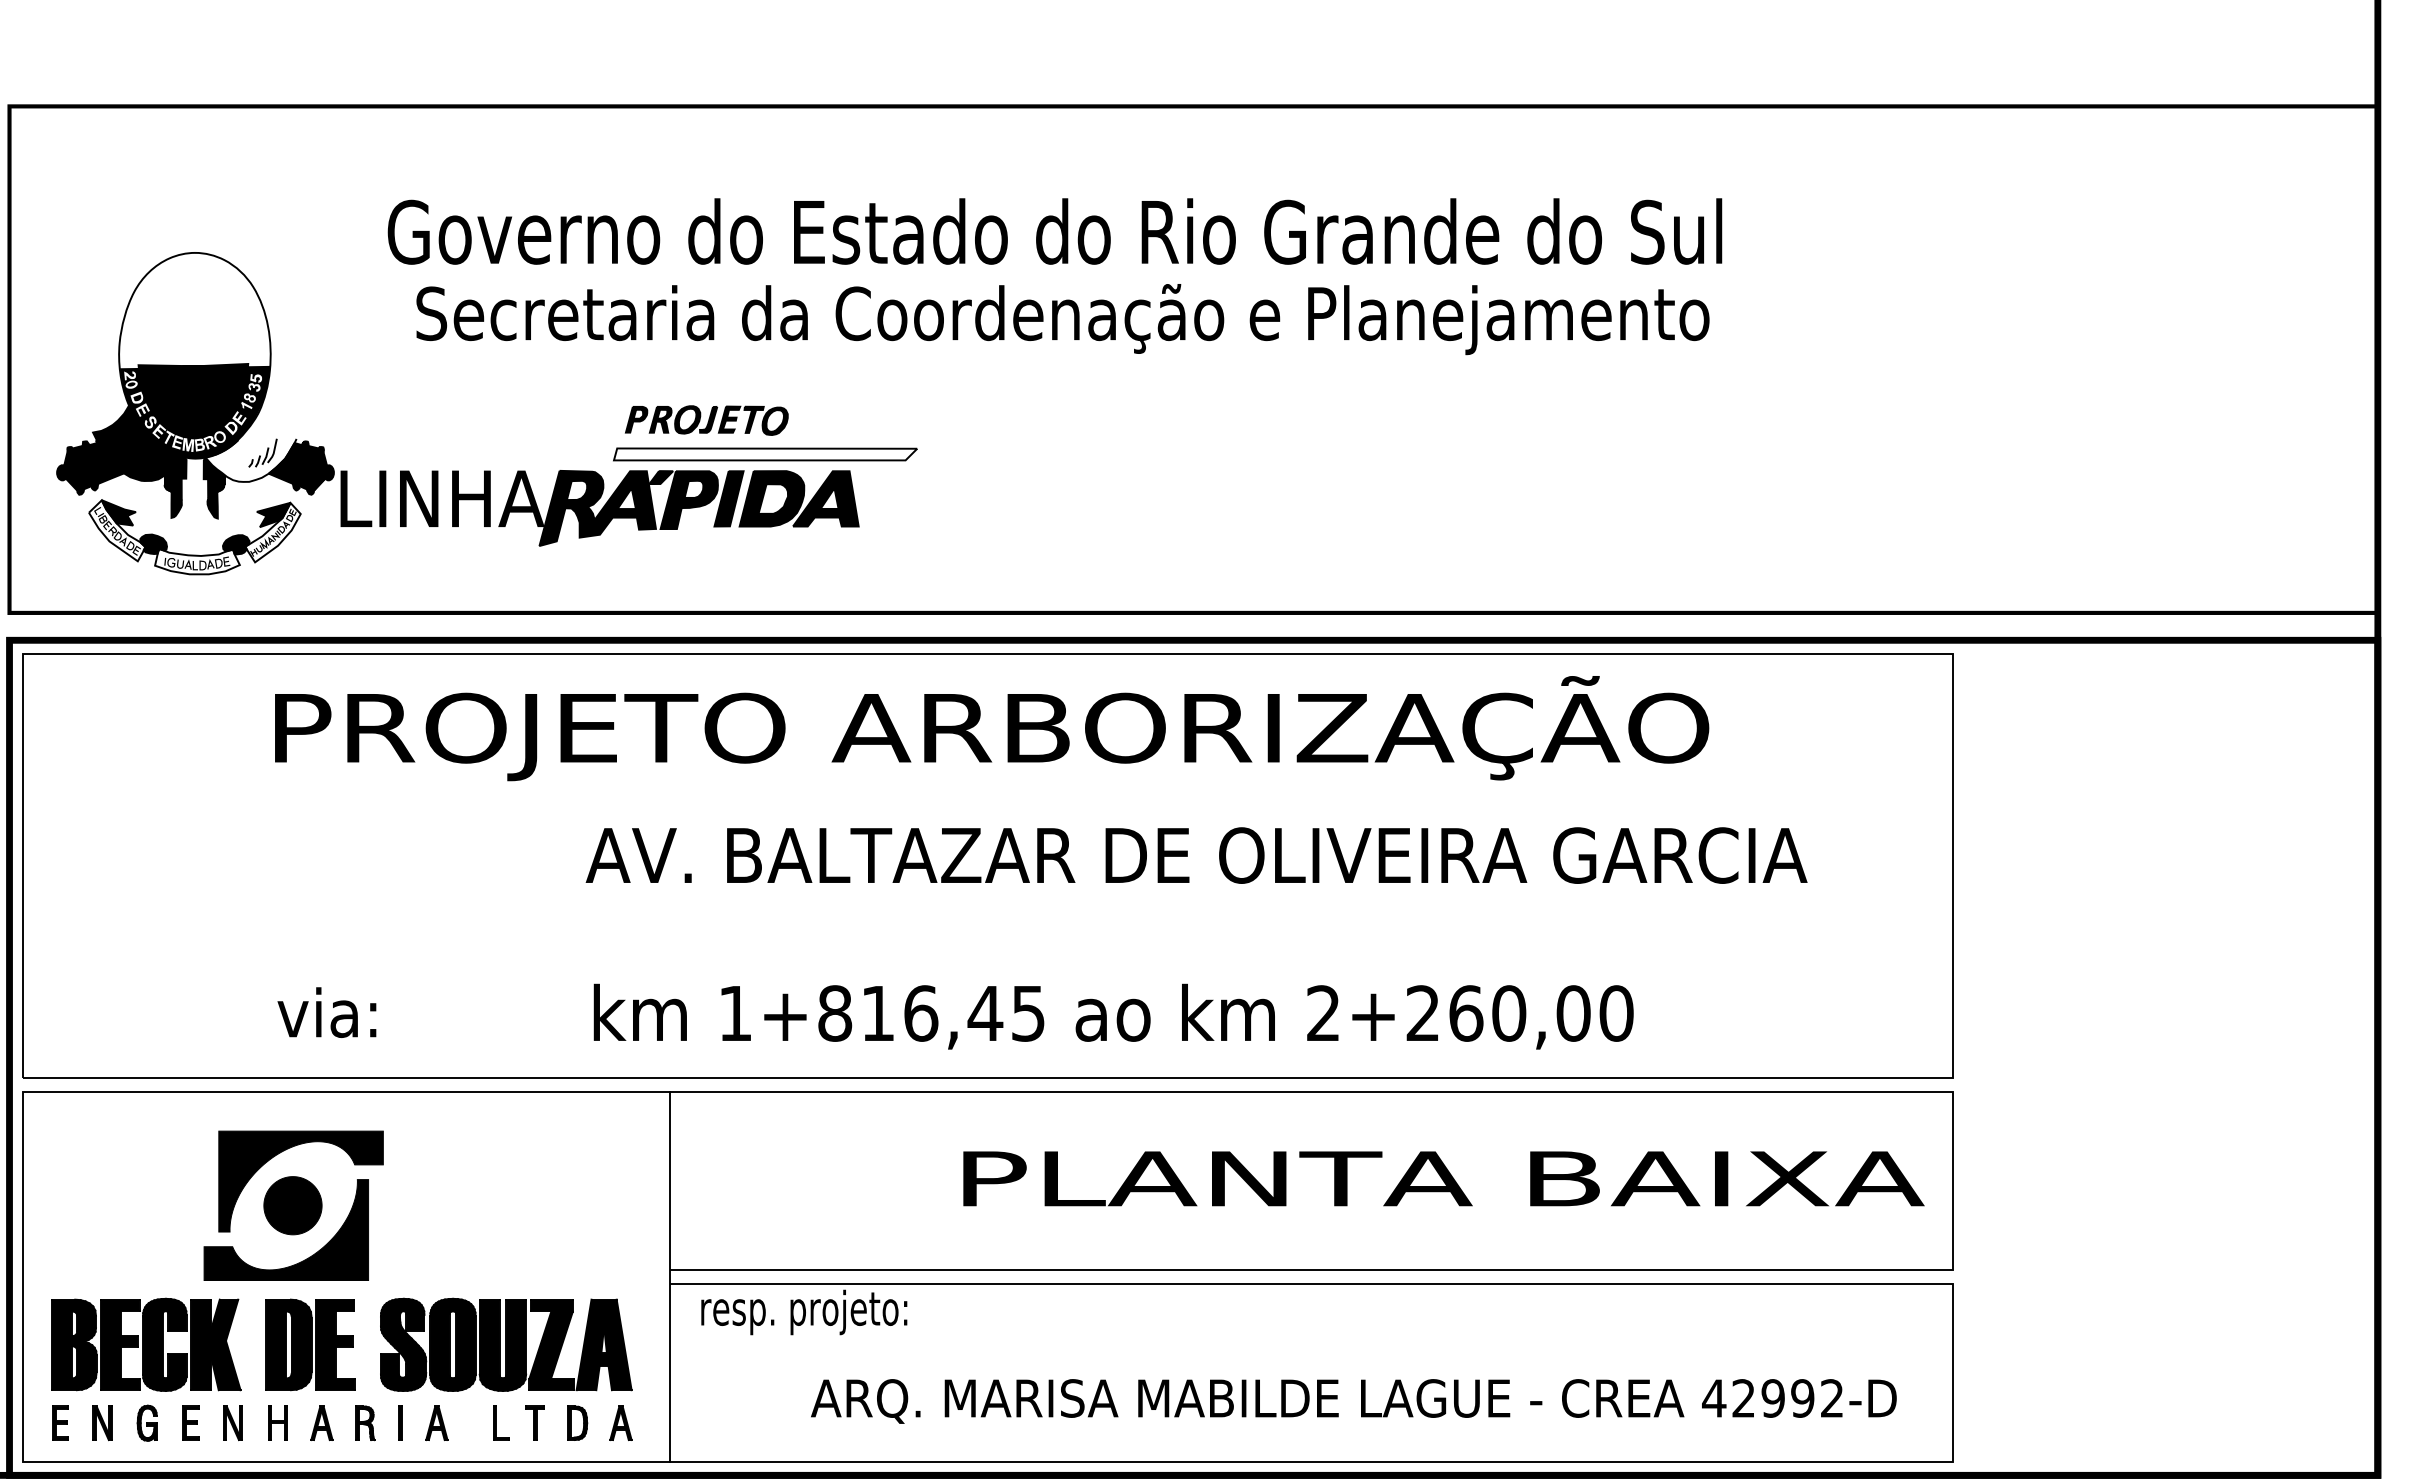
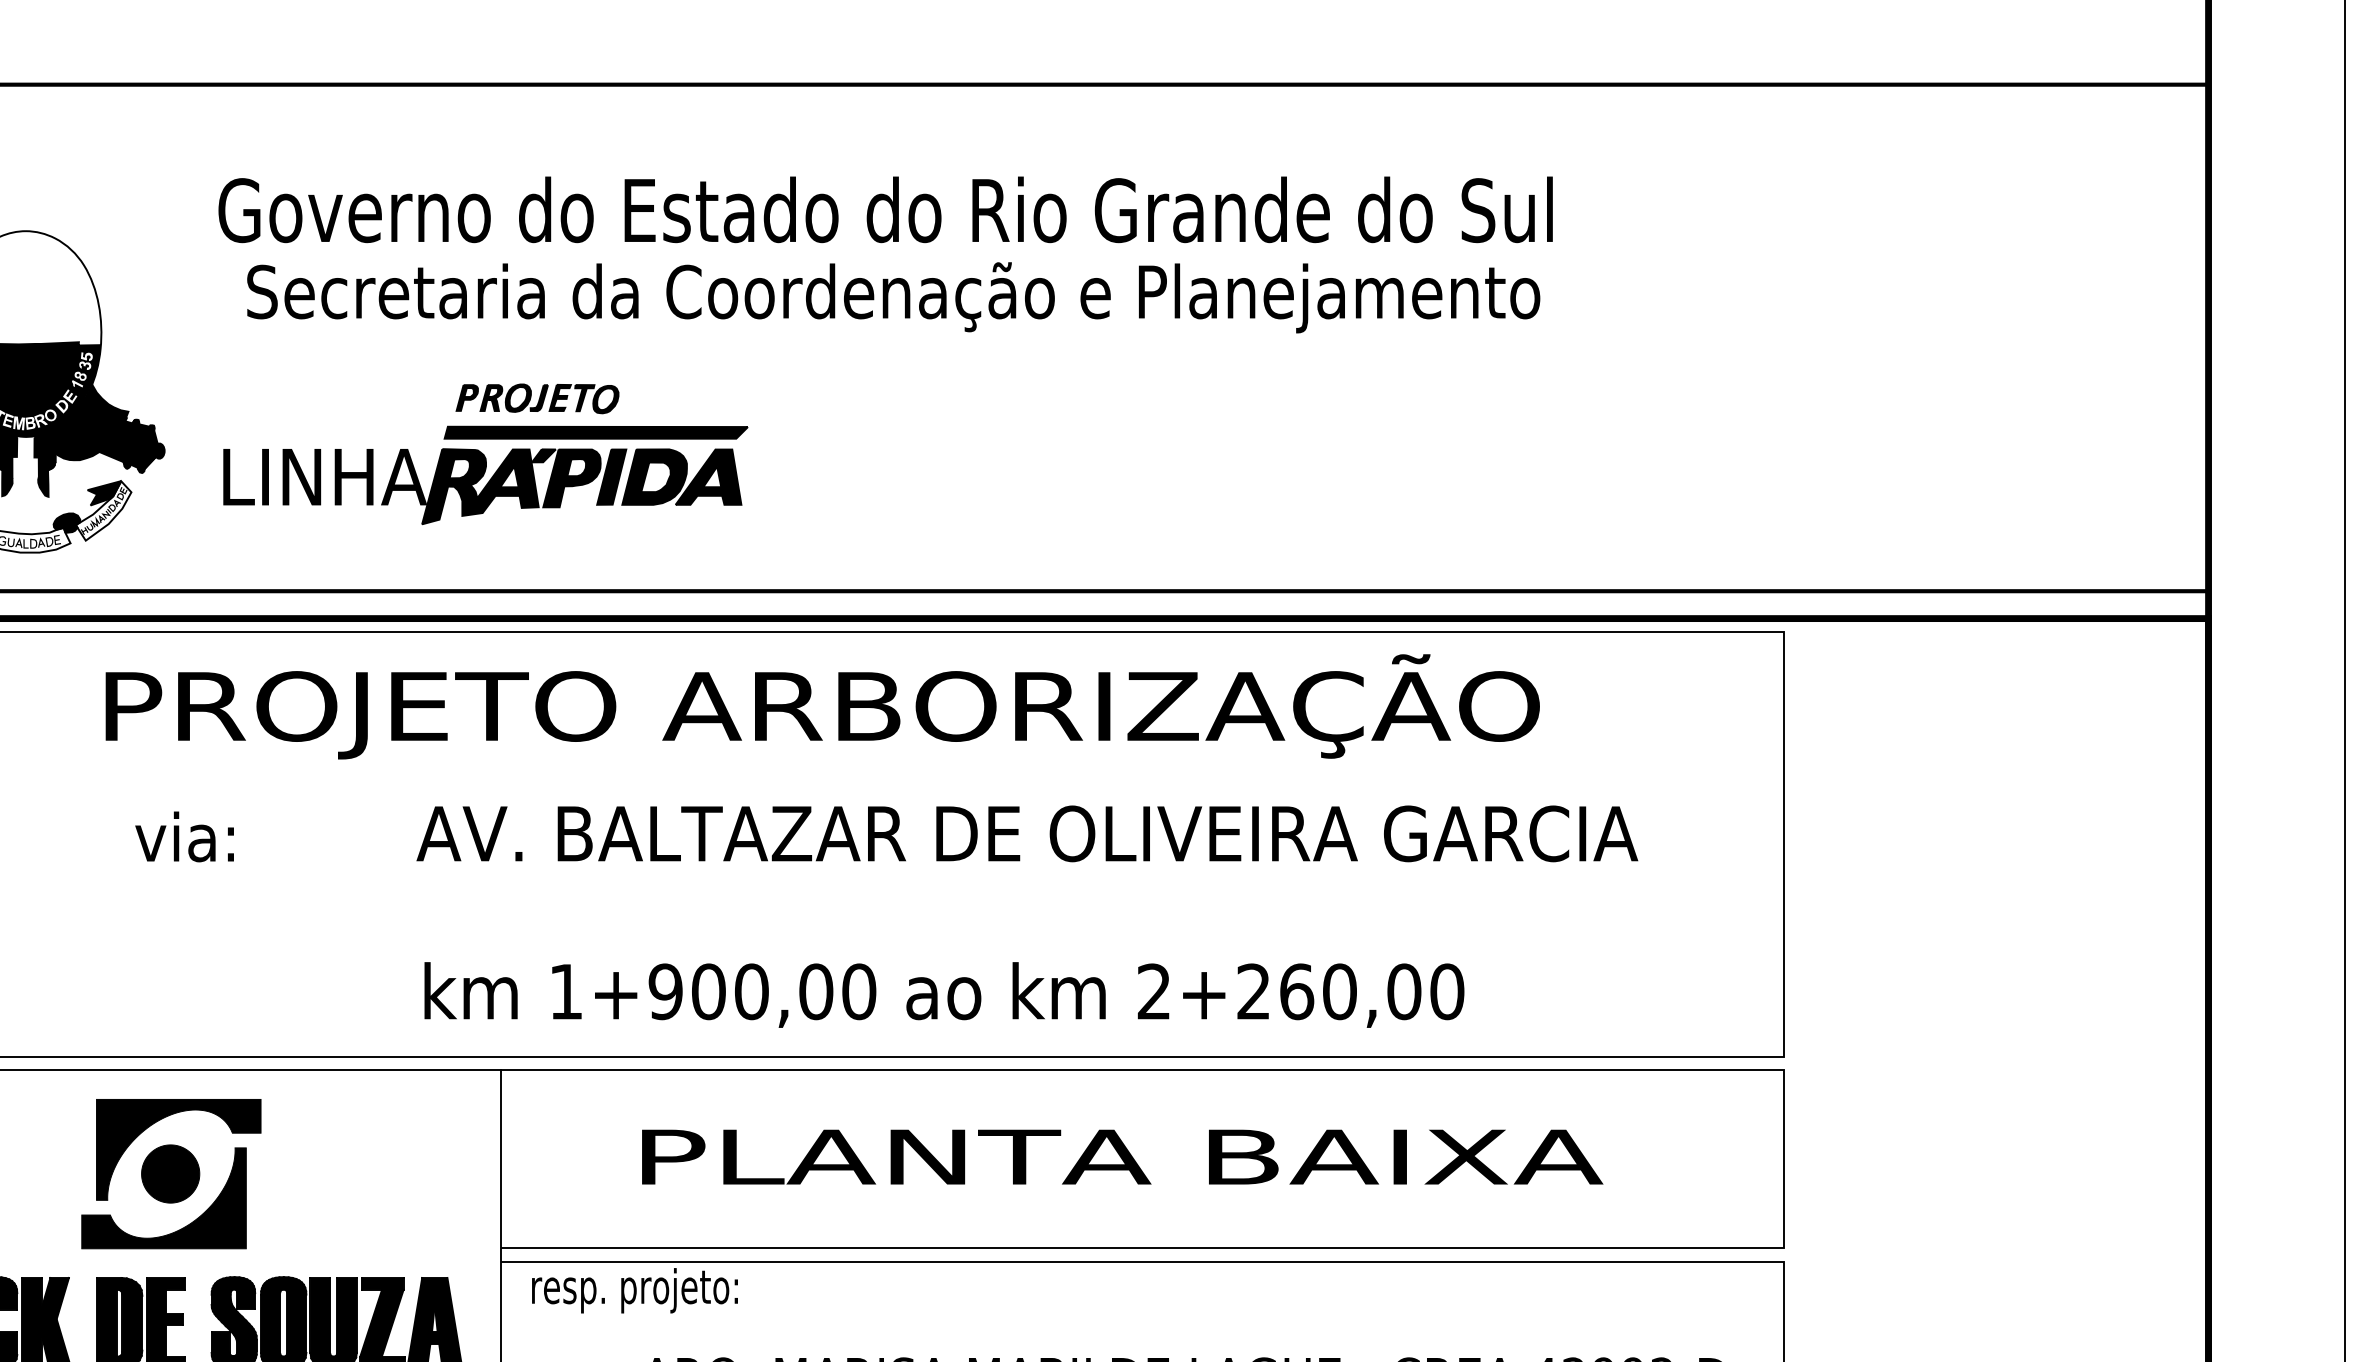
fill: (252, 437) -> (83, 415), added
fill: (765, 454) -> (596, 432), added
part: (599, 508) -> (482, 486), moved
text: (326, 1012) -> (184, 836), moved
text: (931, 1013) -> (762, 991), 1+816,45 -> 1+900,00
text: (1443, 1178) -> (1122, 1156), moved
part: (293, 1205) -> (171, 1173), moved

